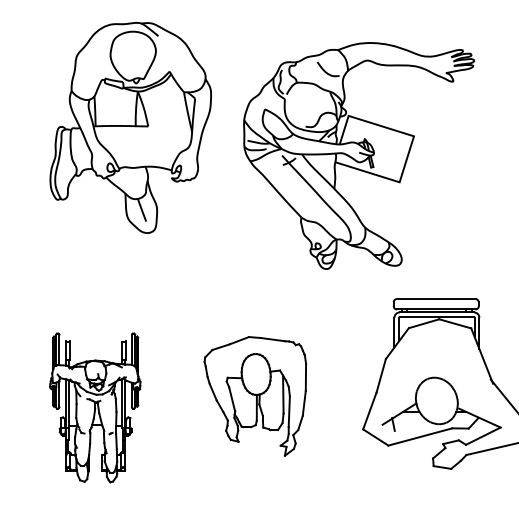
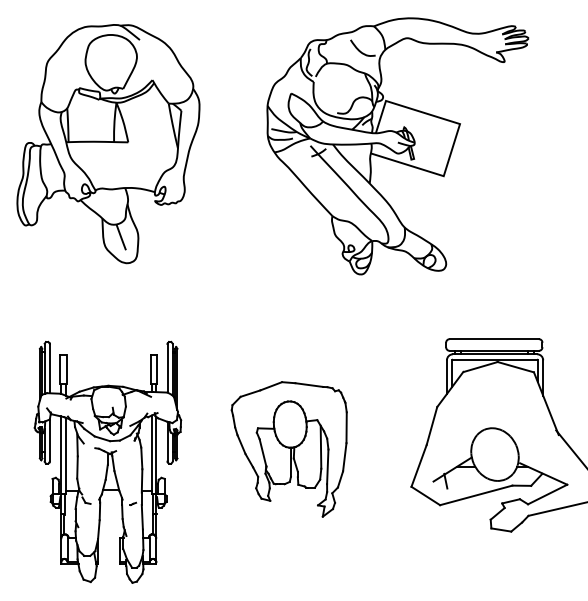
part: (130, 127) -> (108, 143), moved
part: (359, 155) -> (398, 145), moved
part: (94, 407) -> (107, 461), size x1.43

